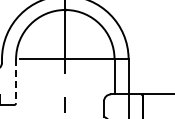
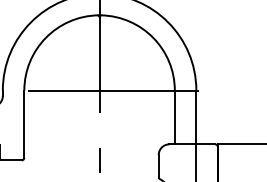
line: (16, 81) -> (24, 124), dashed -> solid

